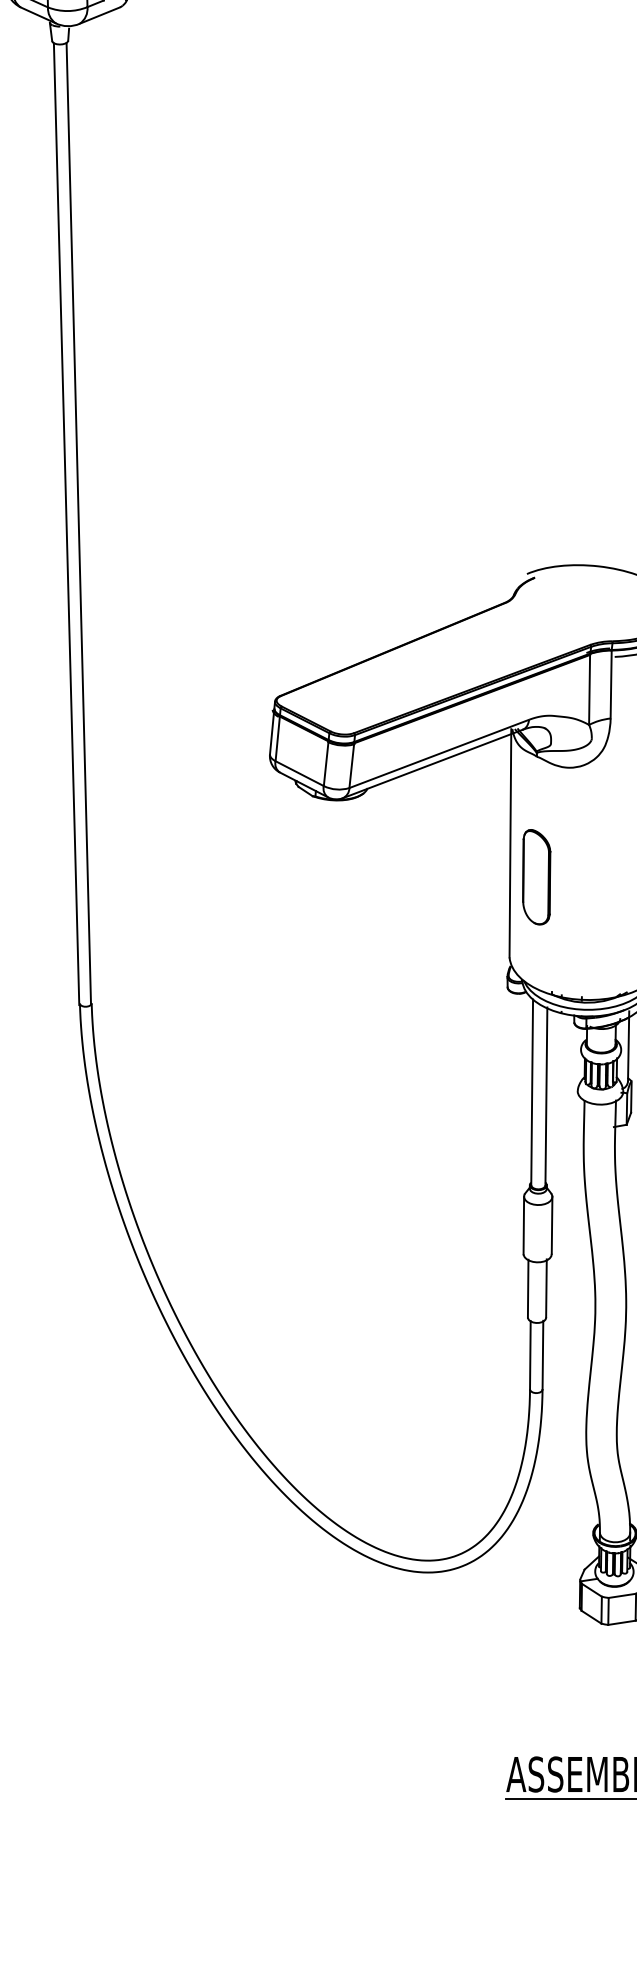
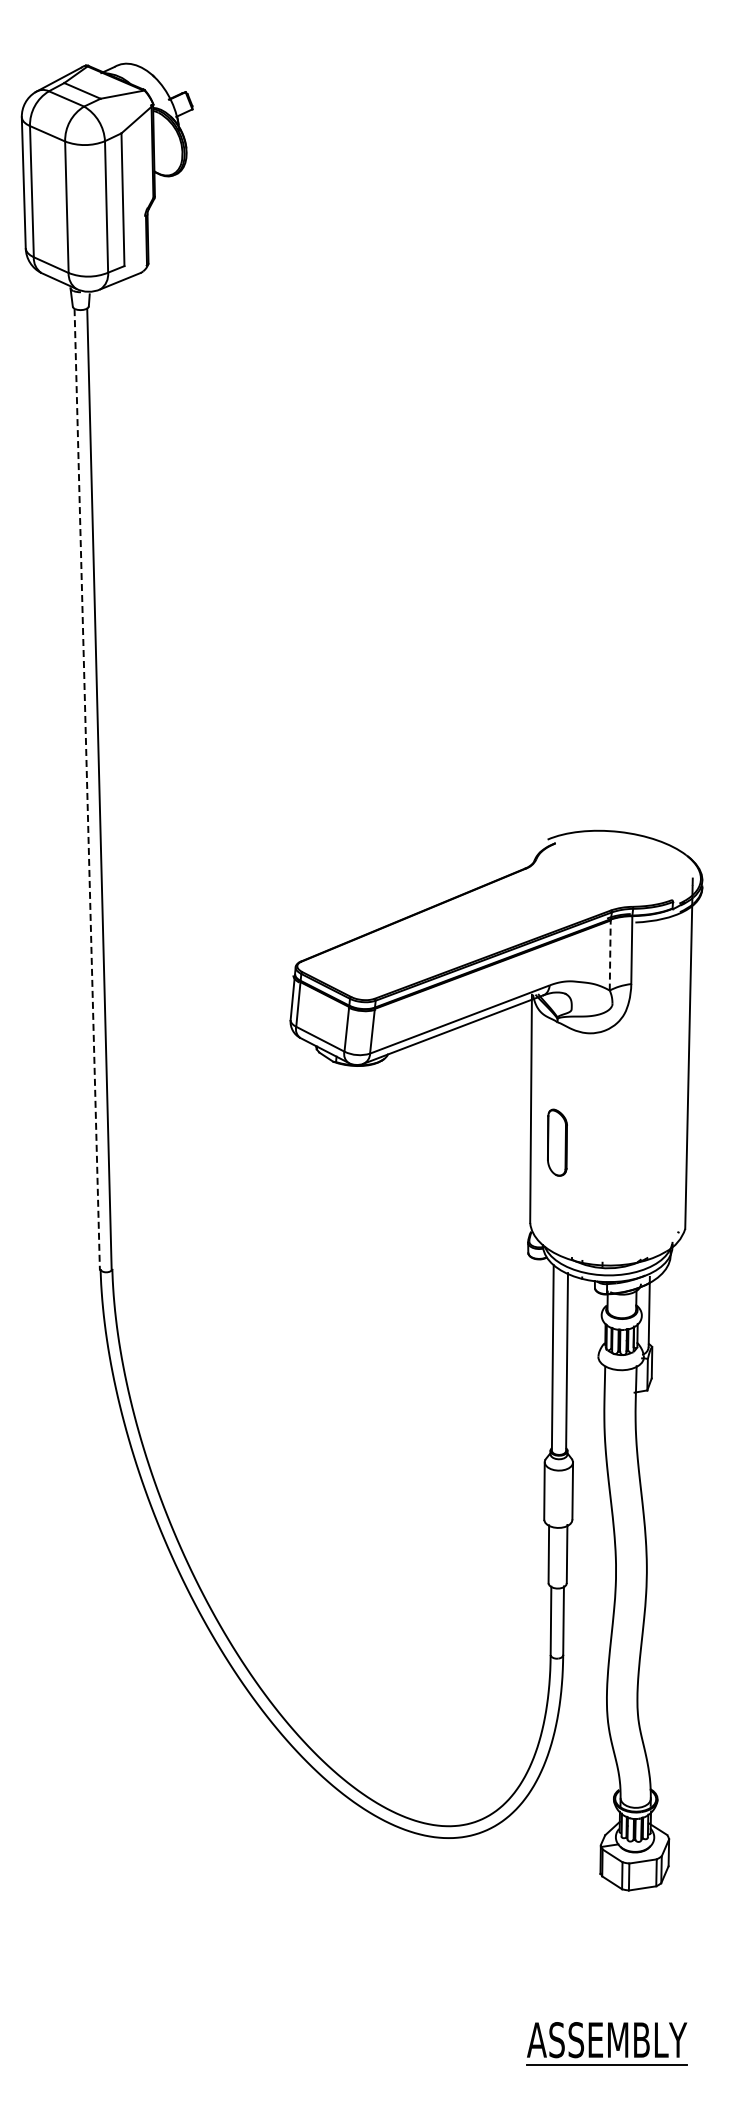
line: (66, 523) -> (87, 789), solid -> dashed
line: (589, 689) -> (610, 955), solid -> dashed
part: (536, 876) -> (557, 1142), size x0.7

